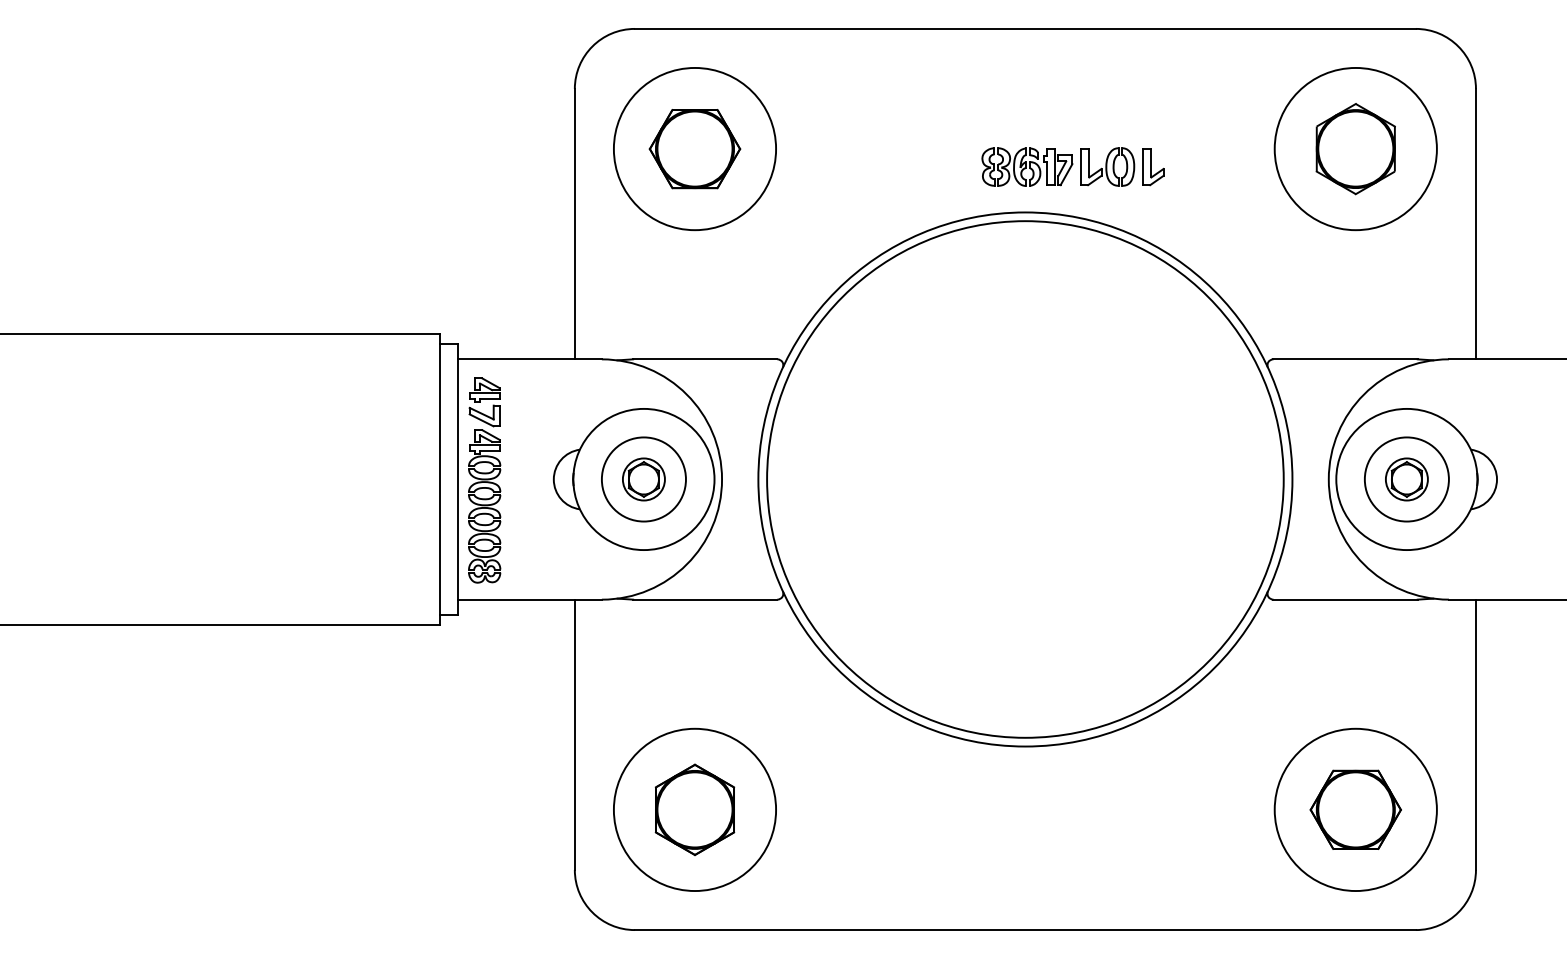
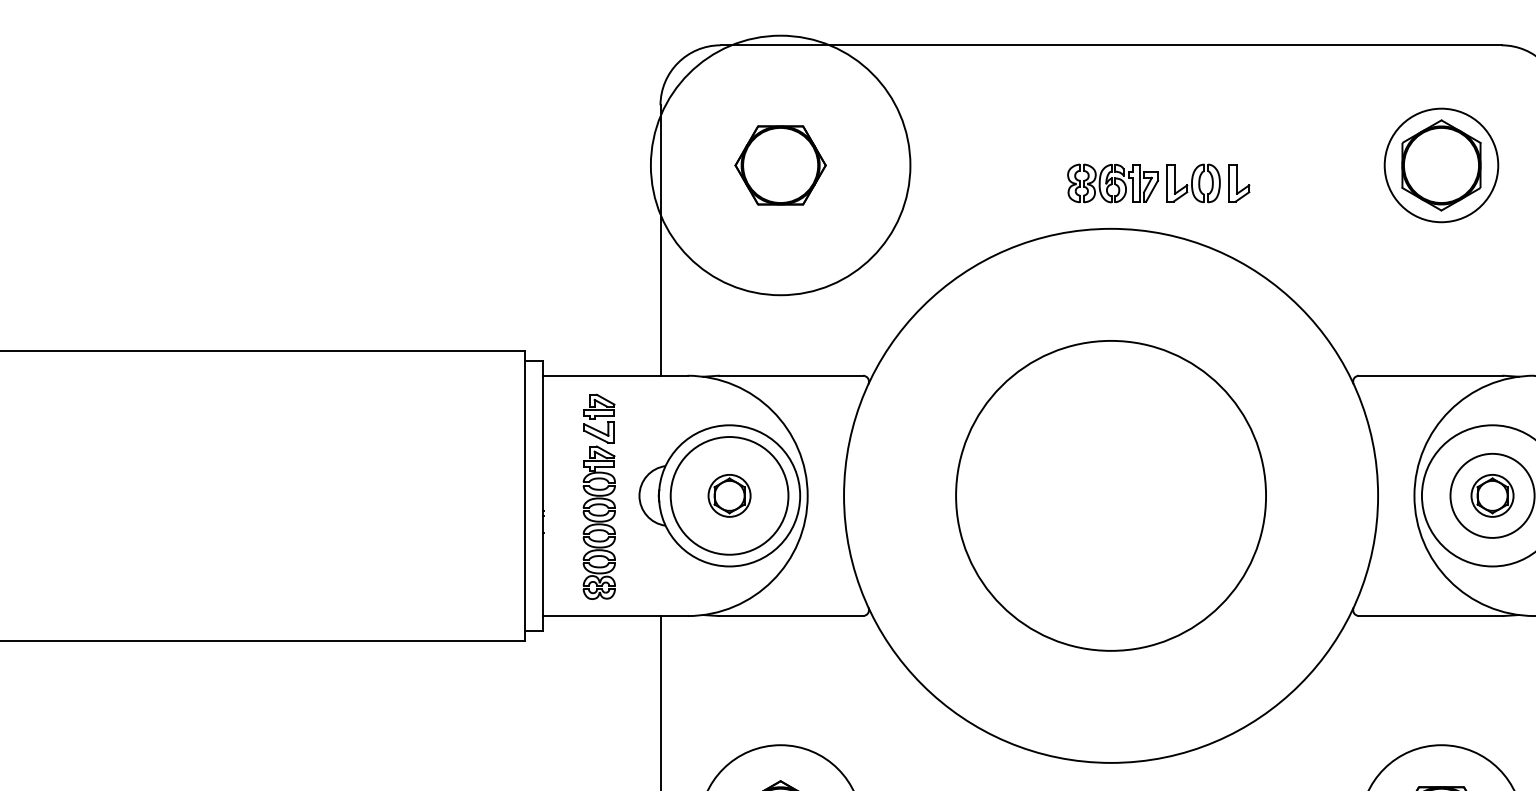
circle: (694, 148) -> (780, 164), size x1.6
circle: (1355, 148) -> (1441, 164), size x0.7
circle: (643, 479) -> (729, 495), size x1.4
circle: (1025, 479) -> (1111, 495), size x0.6
part: (484, 480) -> (599, 496), moved

